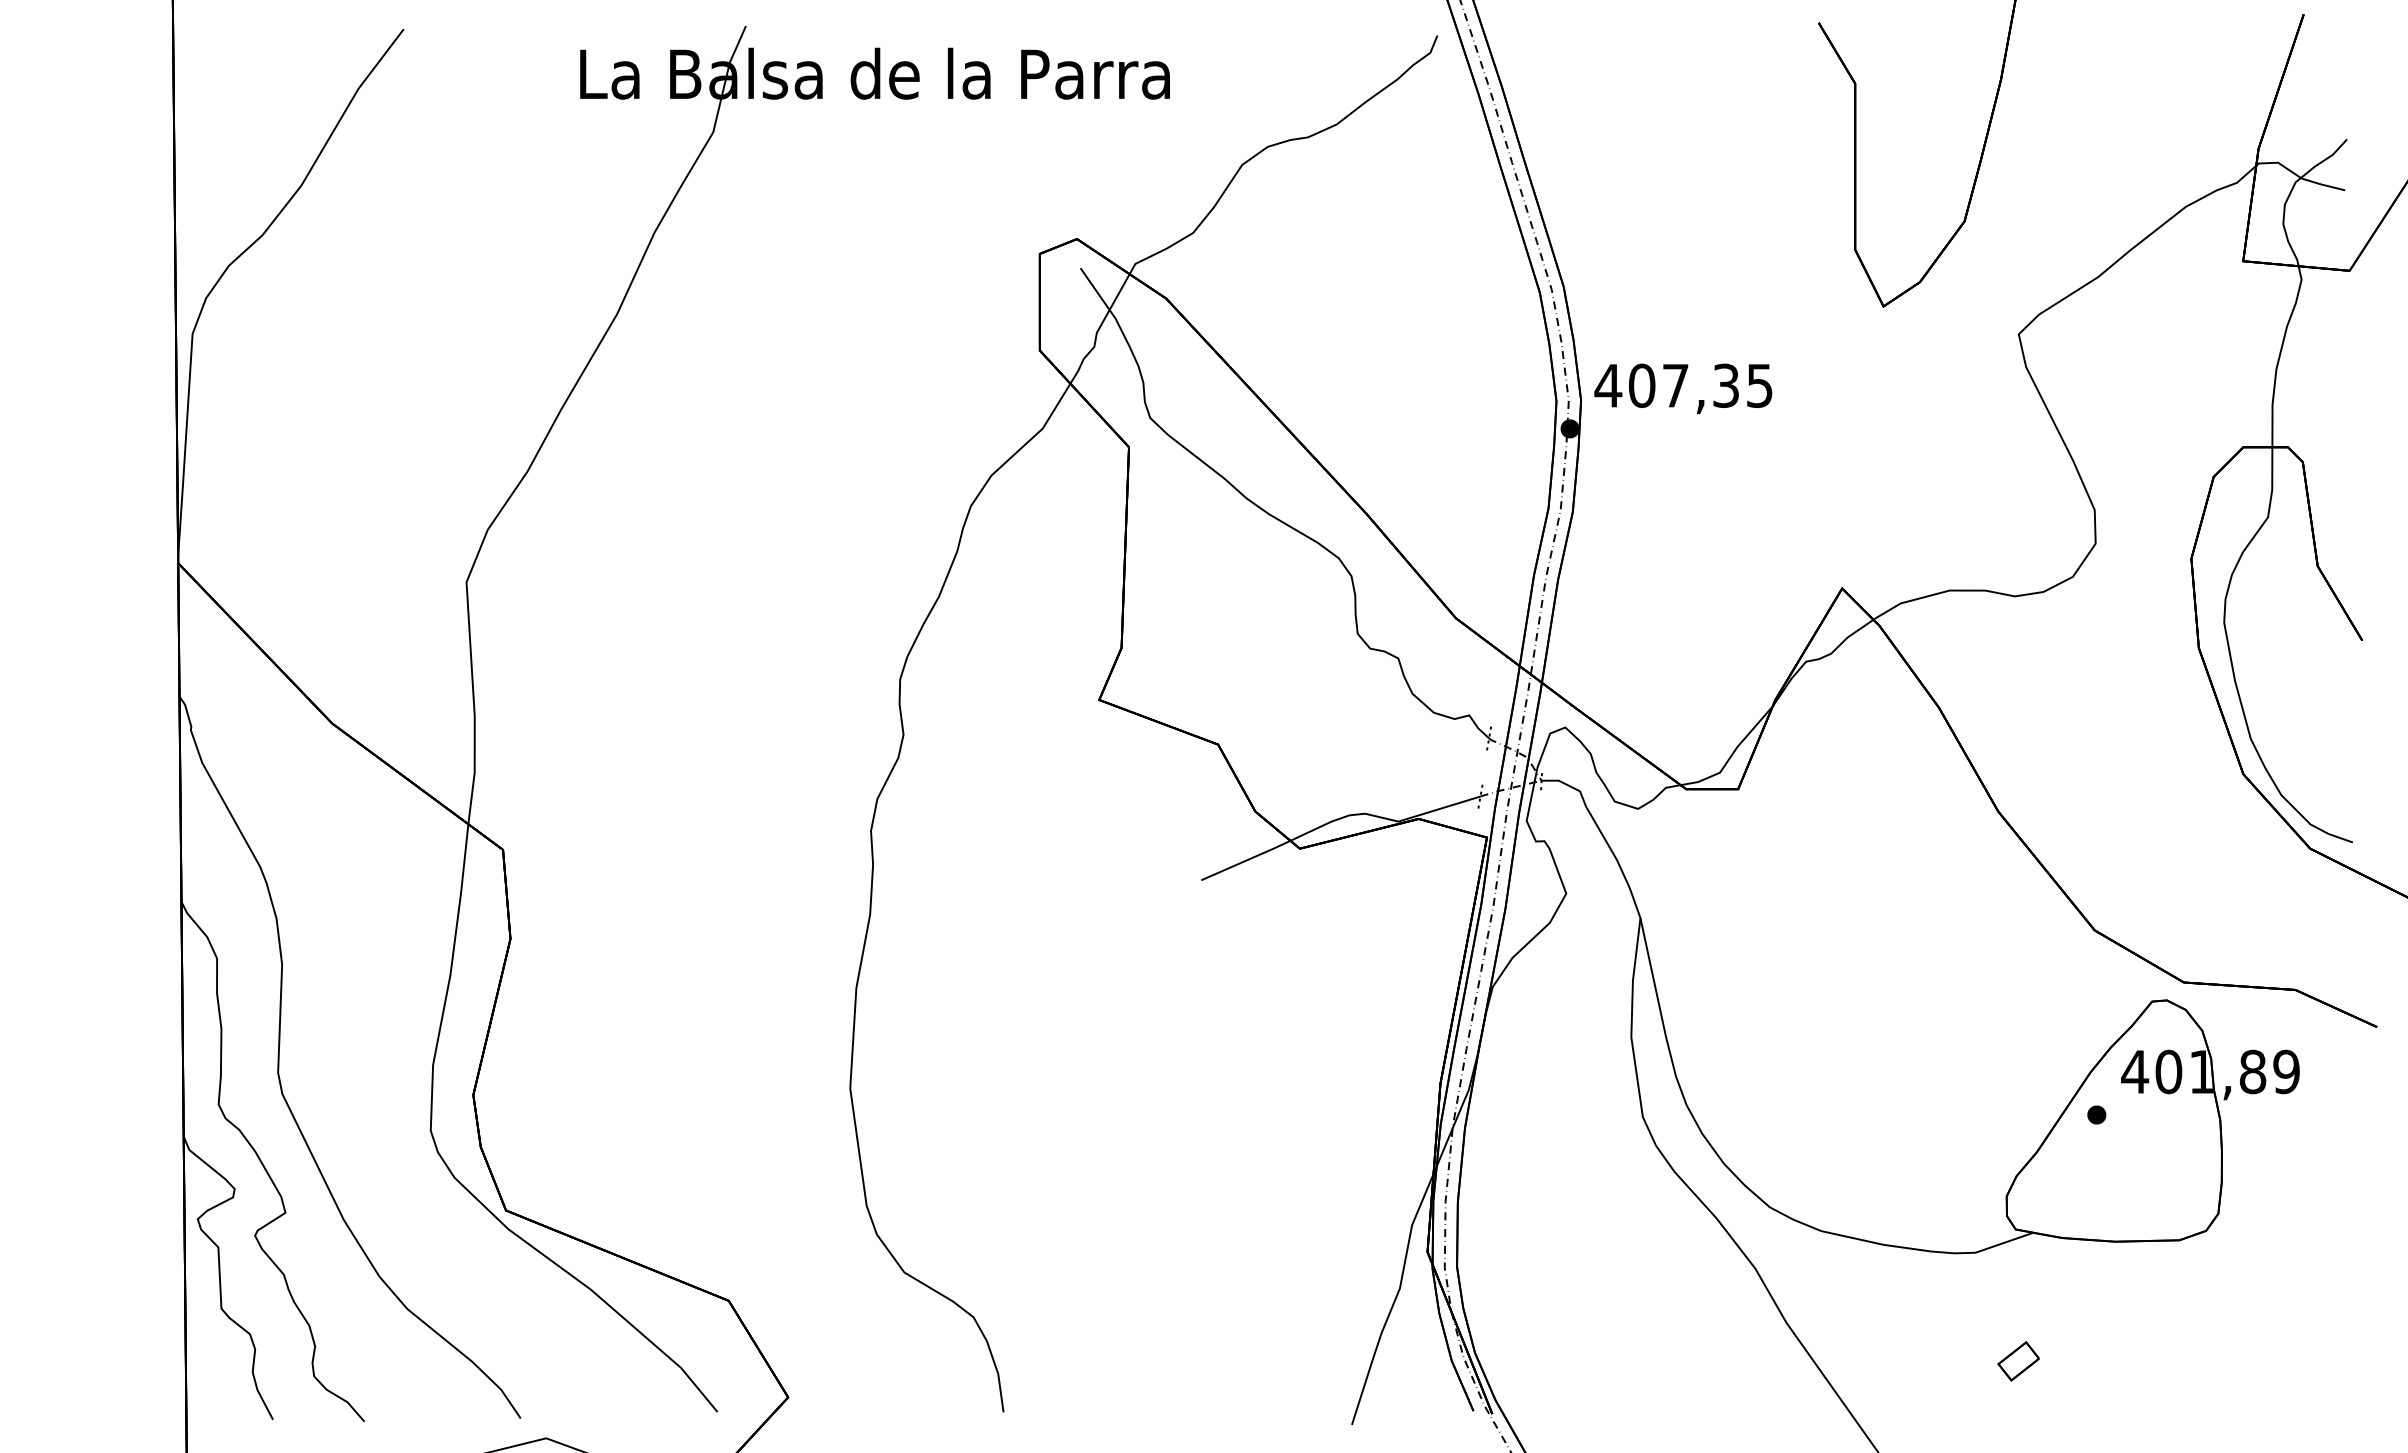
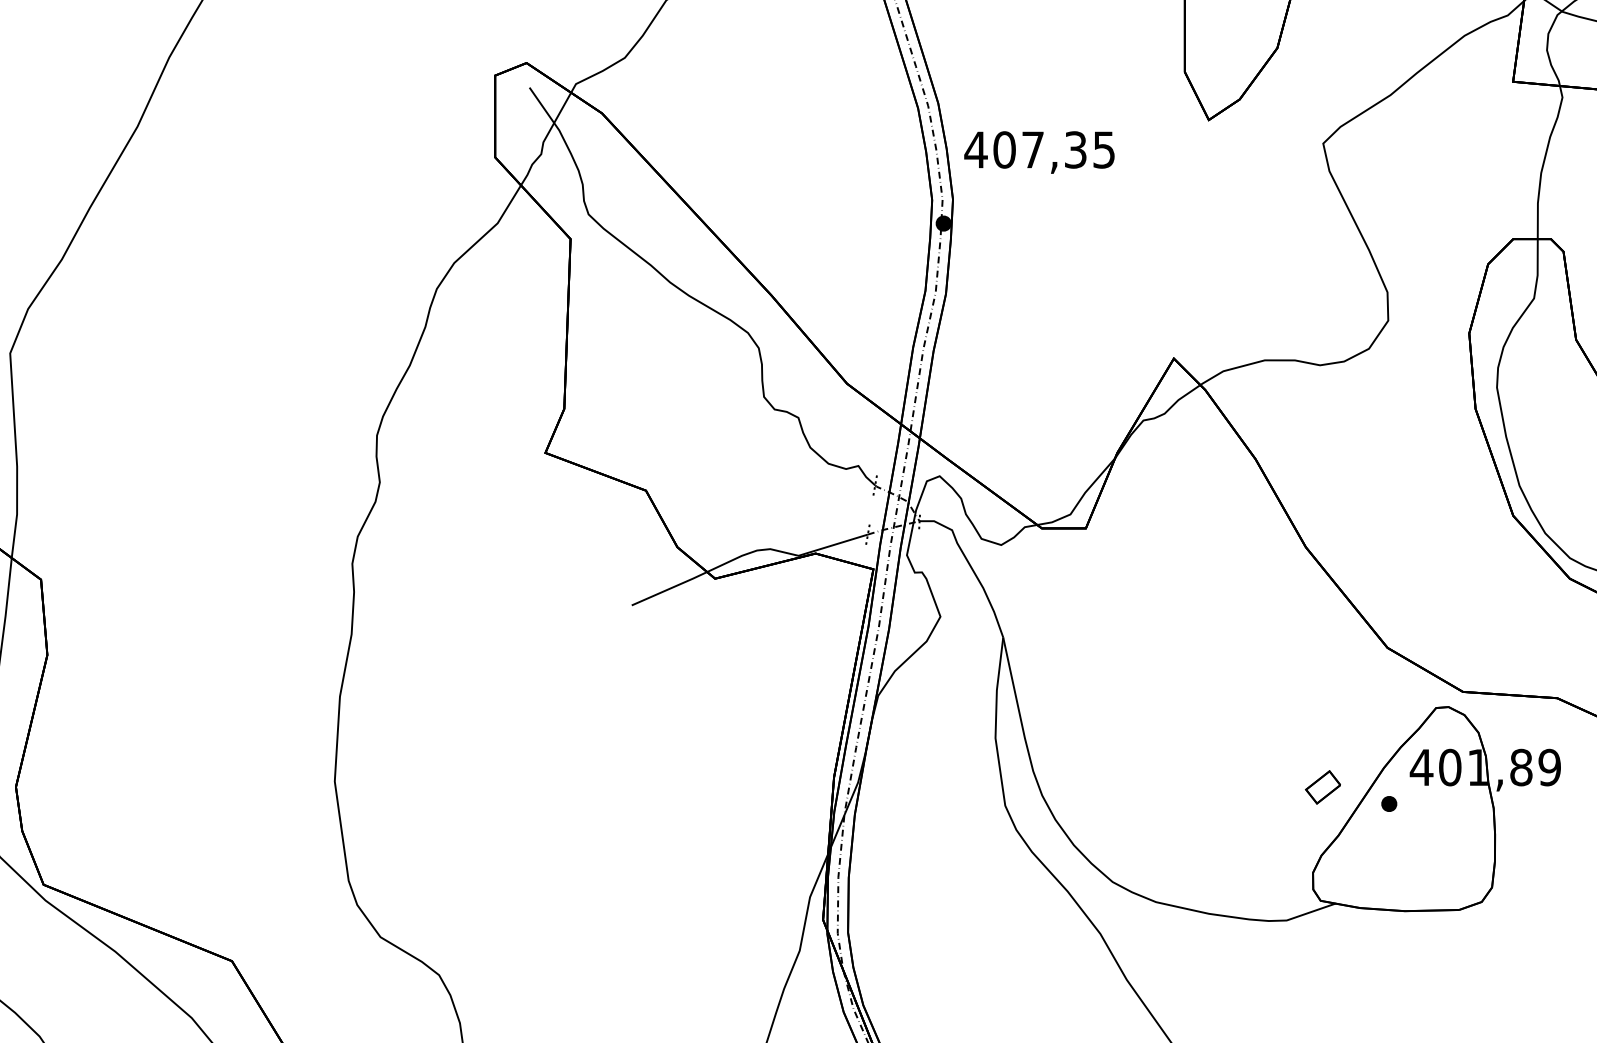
text: (1683, 388) -> (1039, 152), moved
part: (2018, 1361) -> (1323, 787), moved

